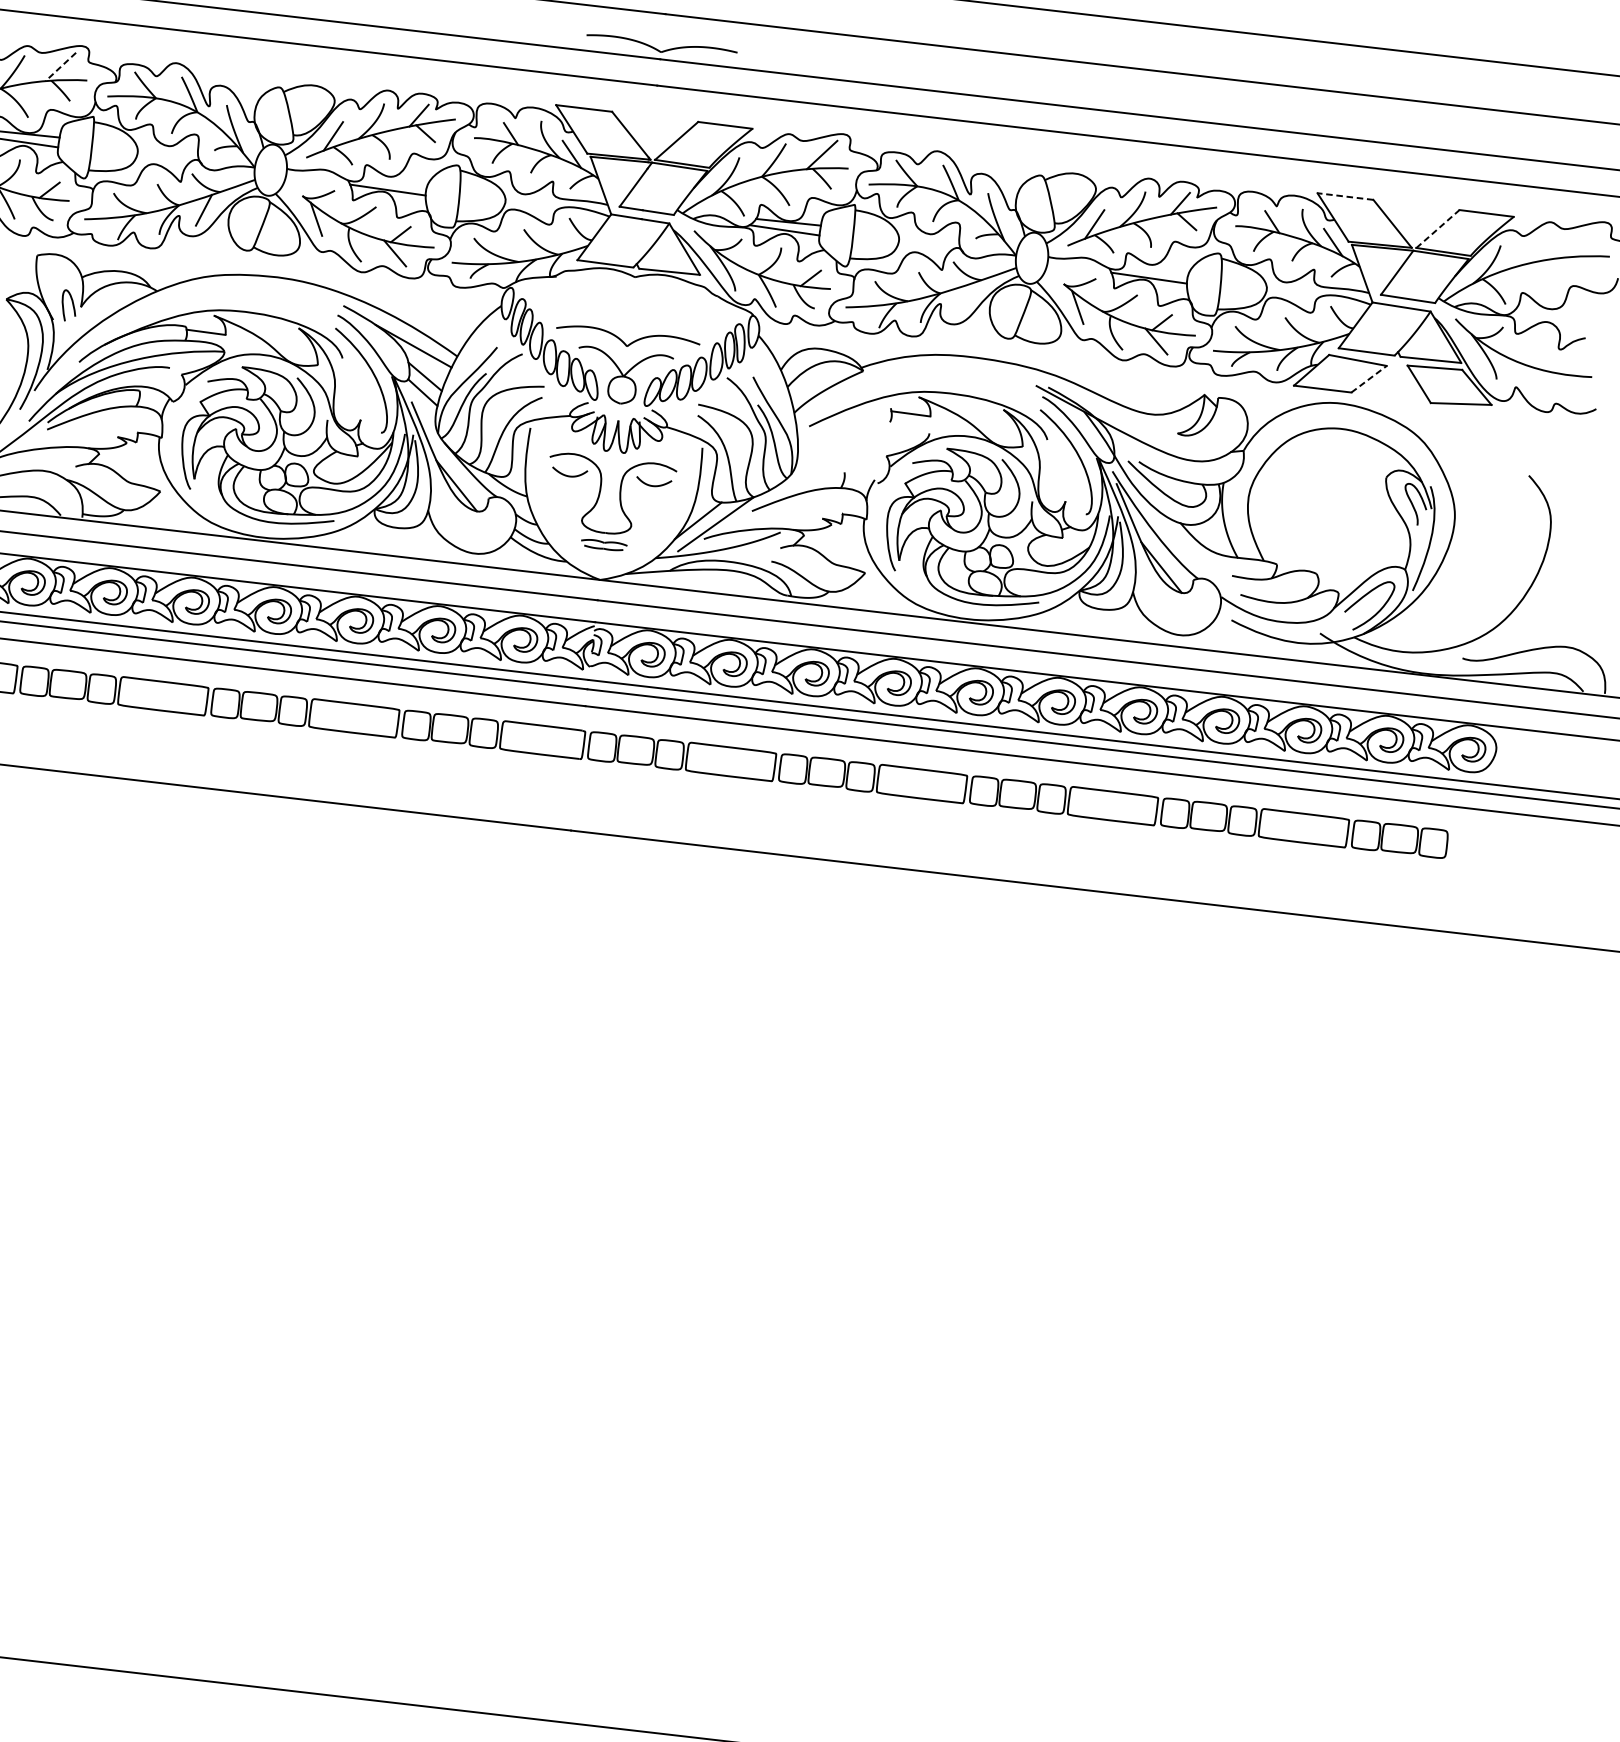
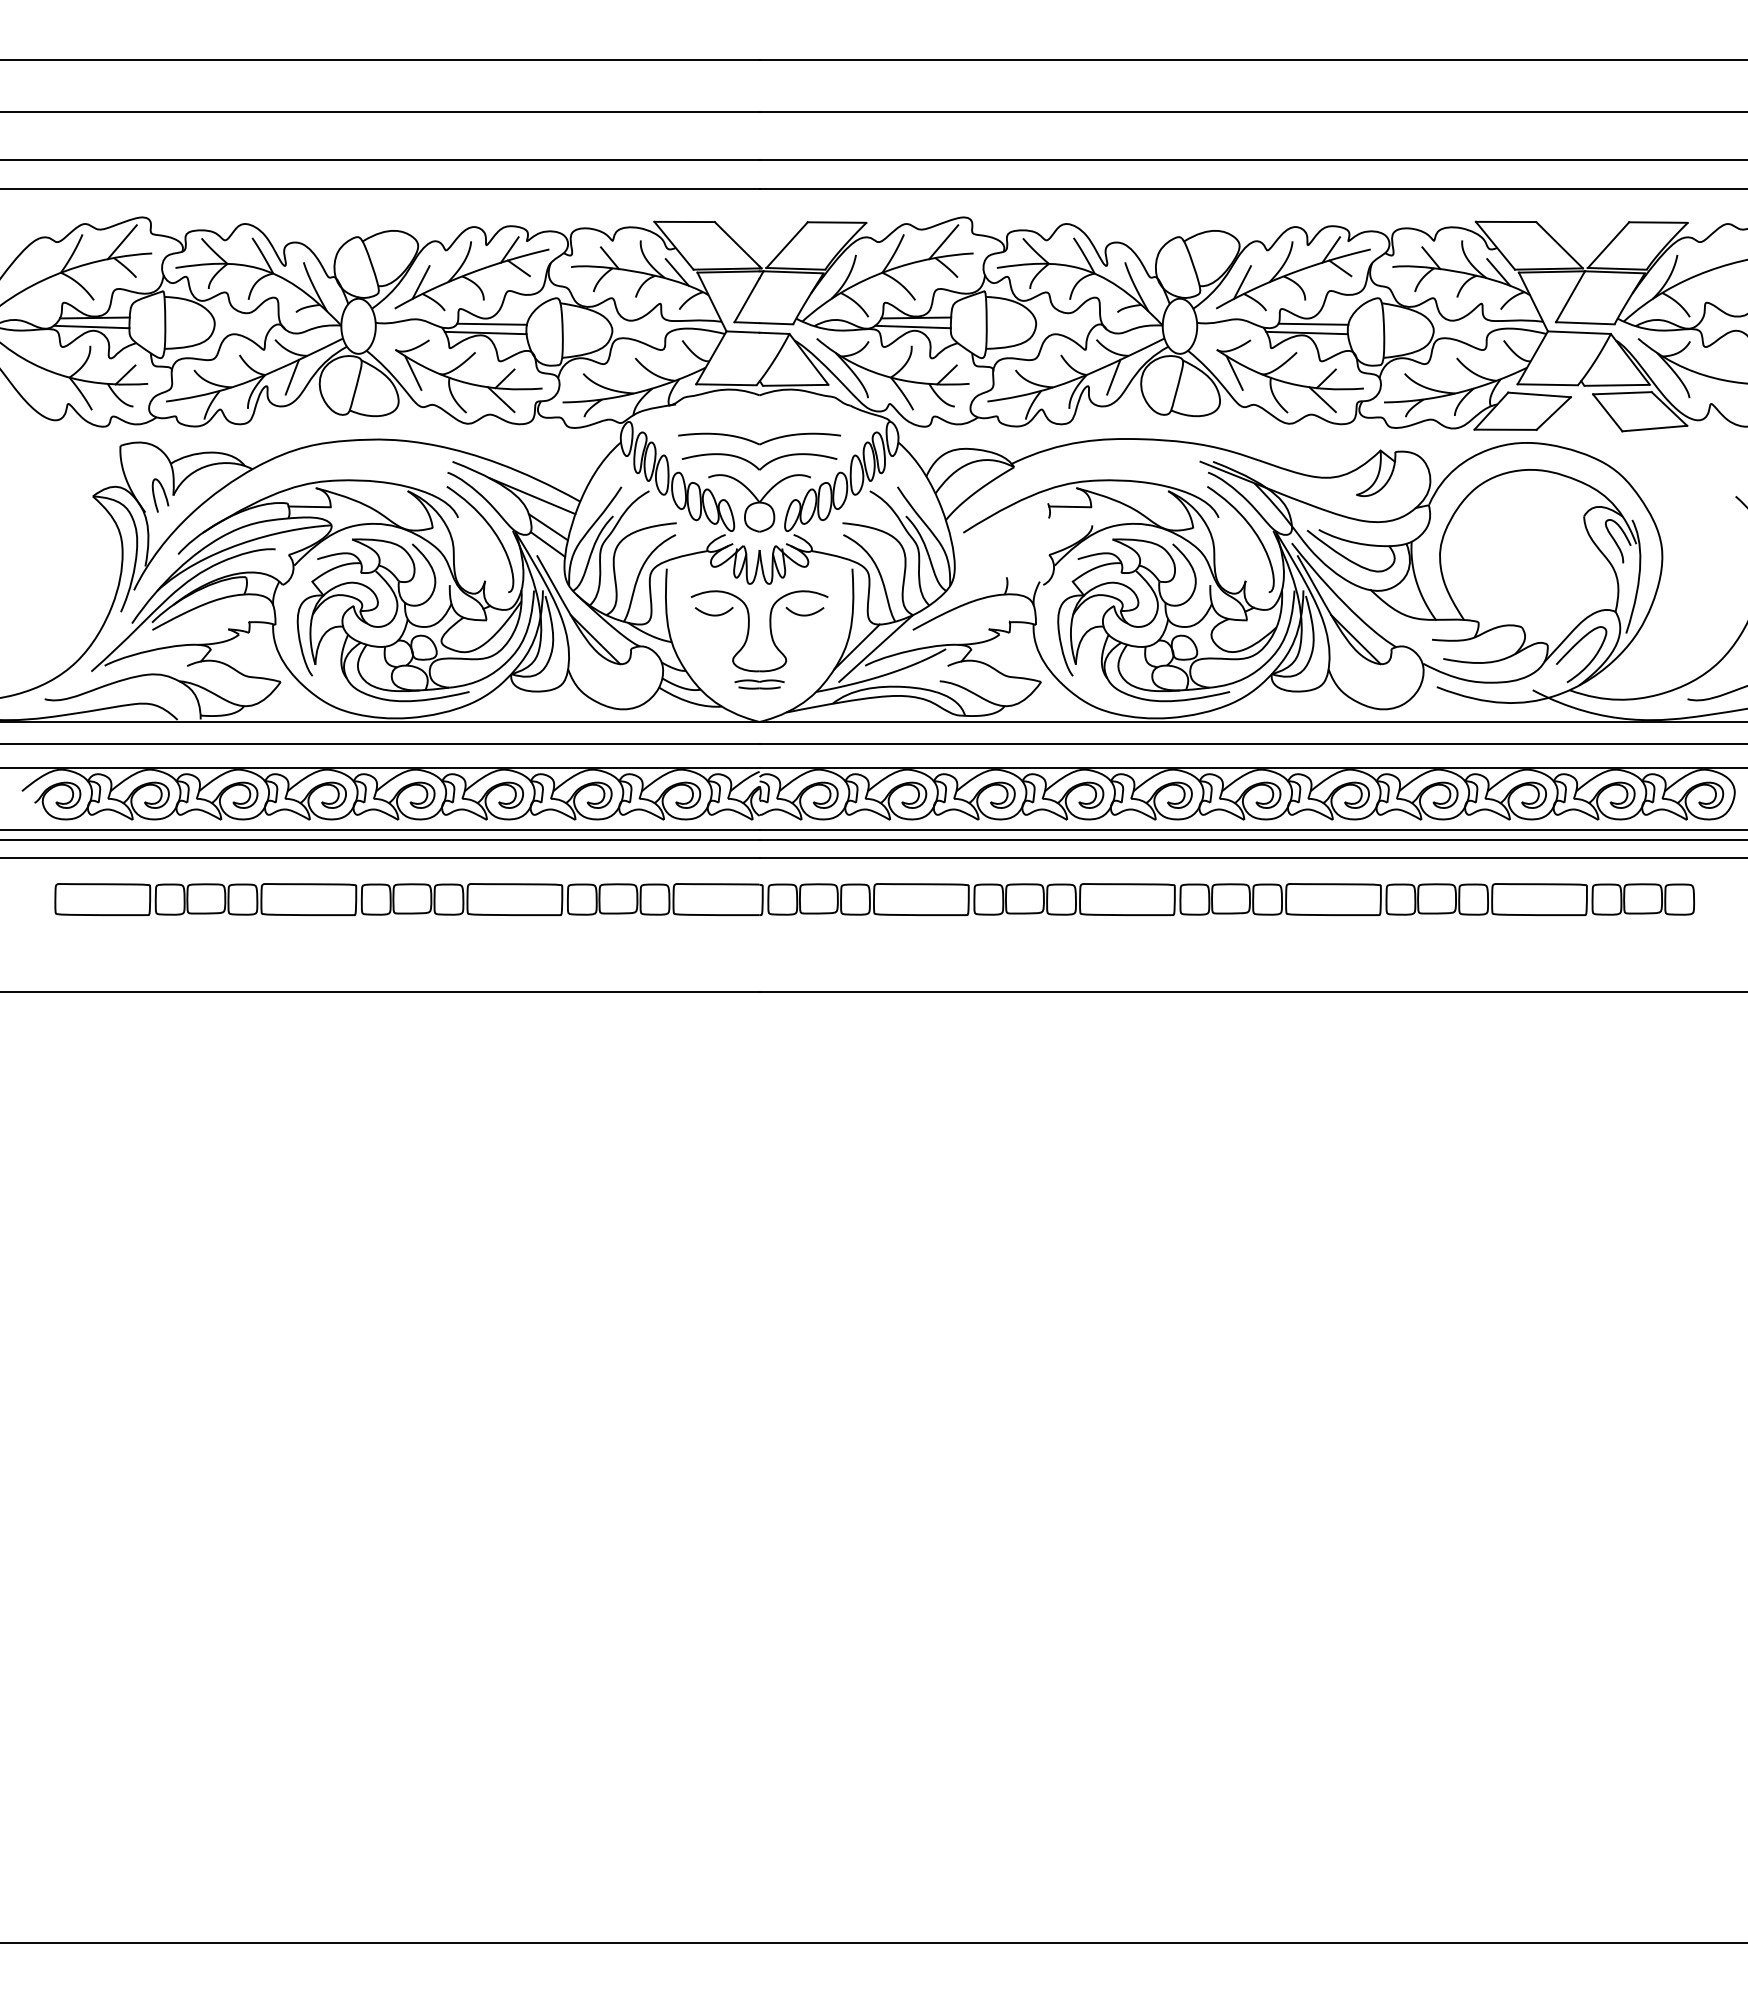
part: (661, 46) -> (759, 438), moved
line: (60, 67) -> (122, 242), dashed -> solid
line: (394, 181) -> (491, 323), added
line: (1345, 196) -> (1505, 221), dashed -> solid
line: (1437, 229) -> (1608, 245), dashed -> solid
line: (1156, 270) -> (1313, 323), added
line: (965, 297) -> (1113, 376), added
line: (1368, 379) -> (1553, 413), dashed -> solid

